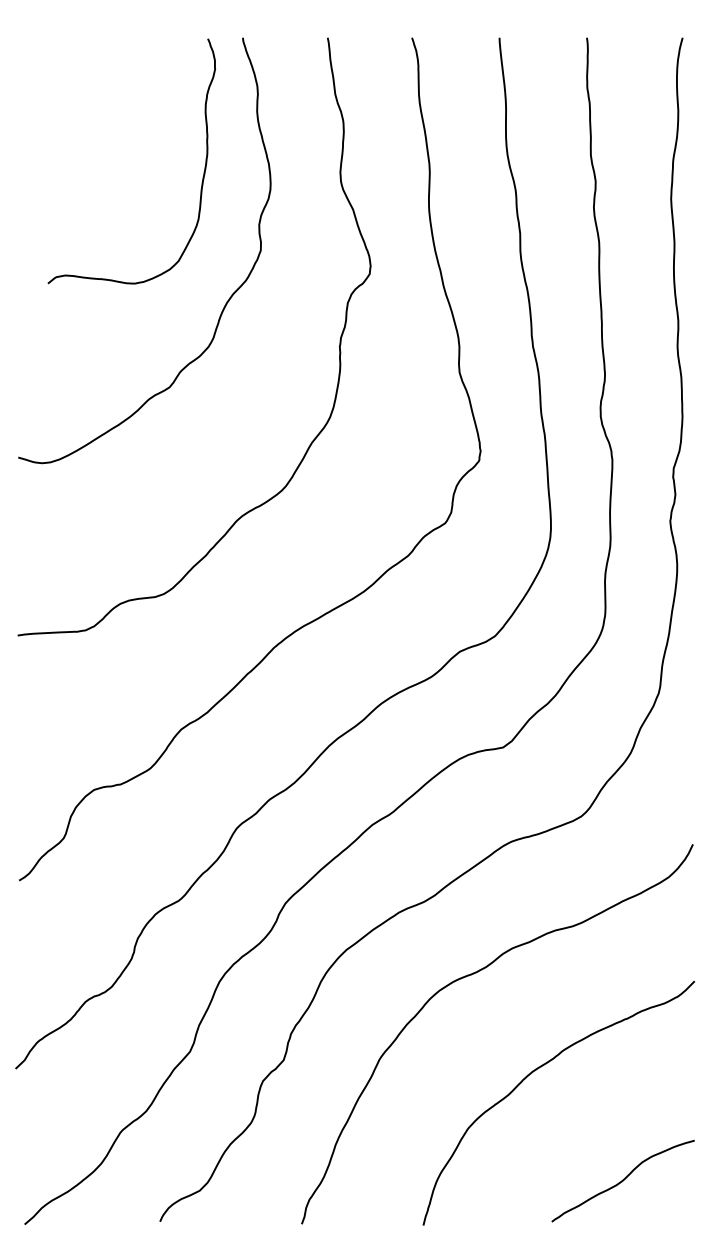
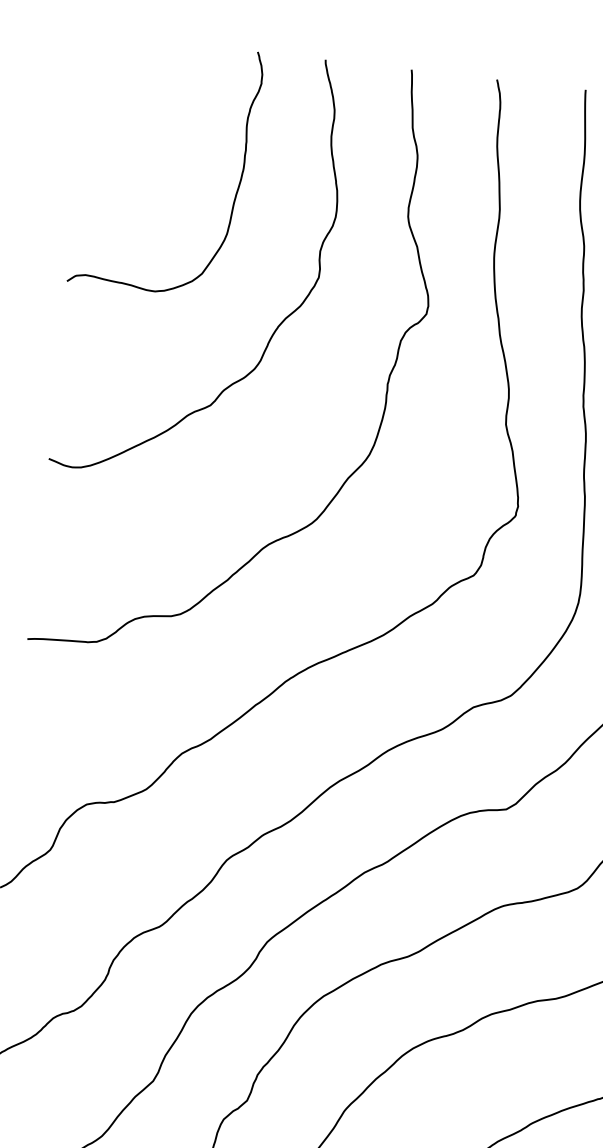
curve: (202, 177) -> (236, 191), moved

